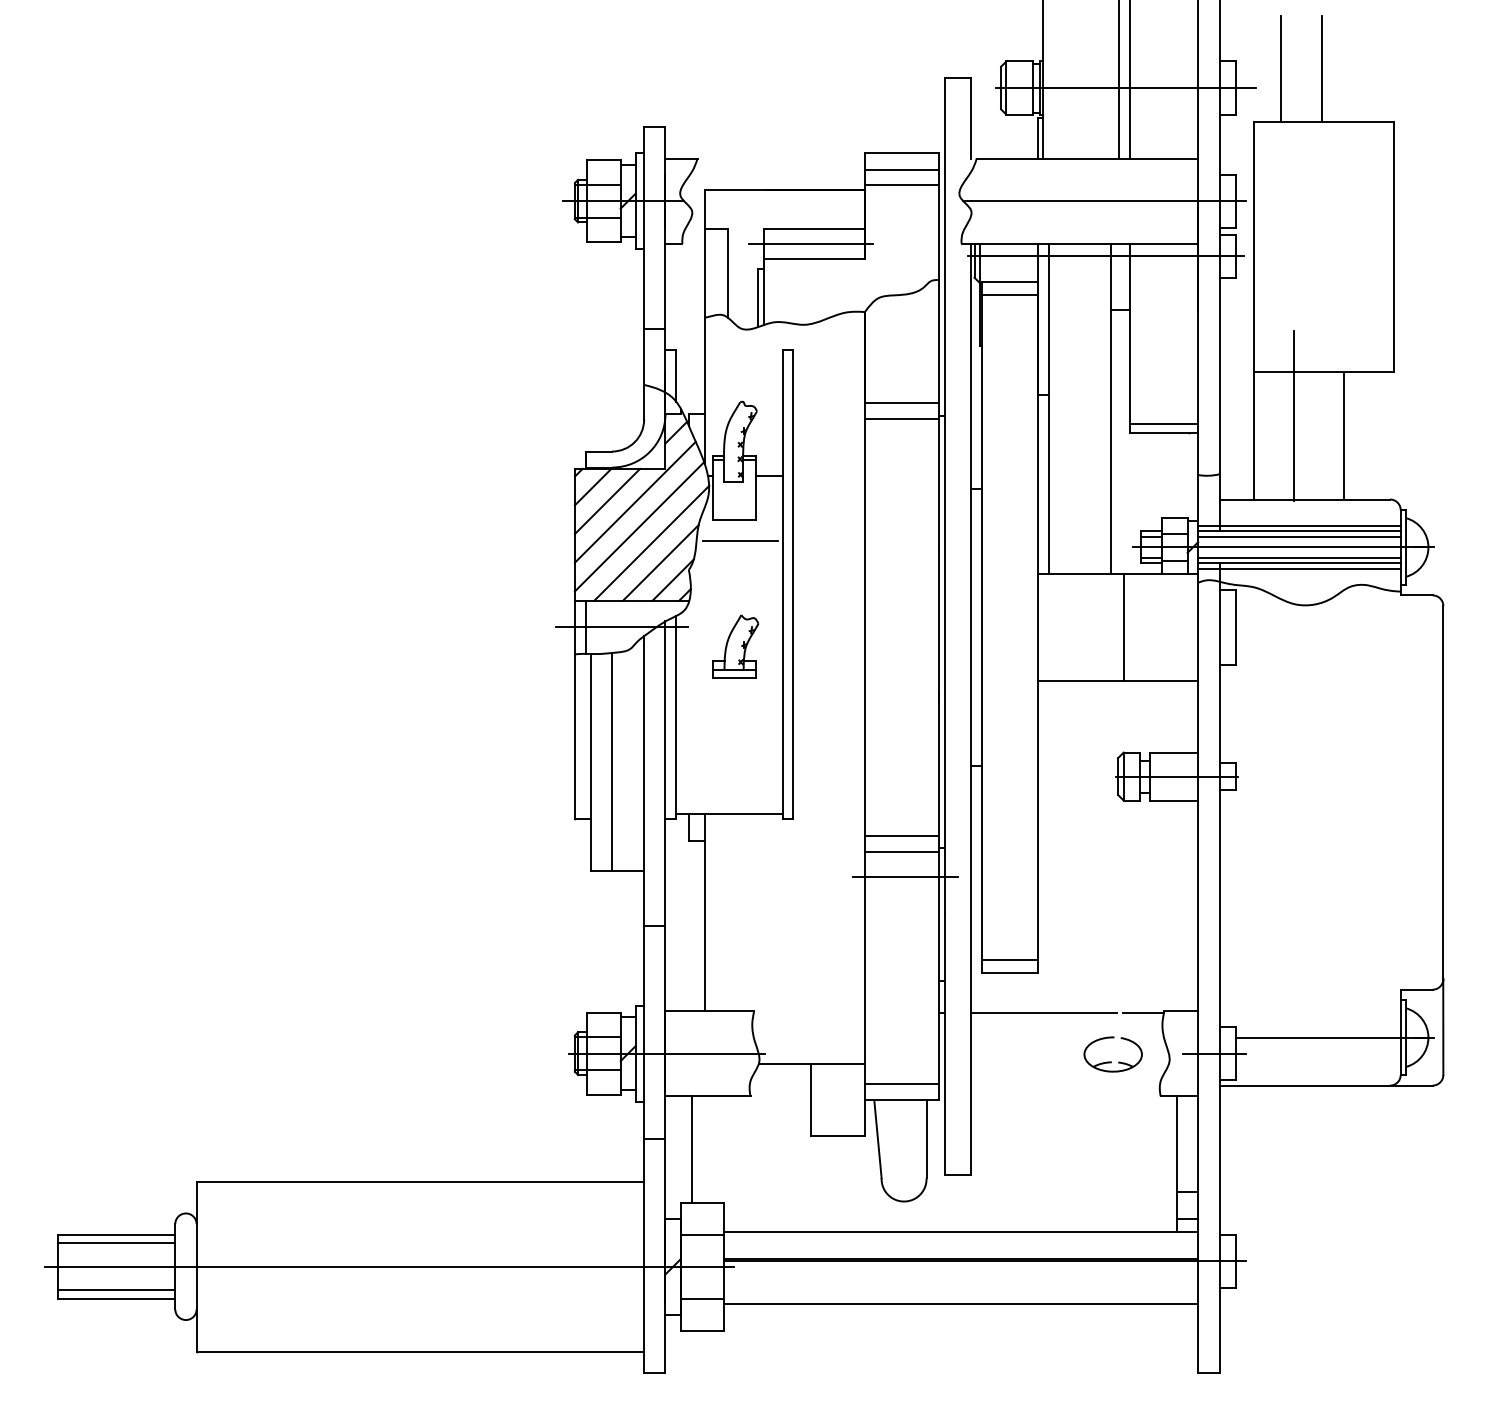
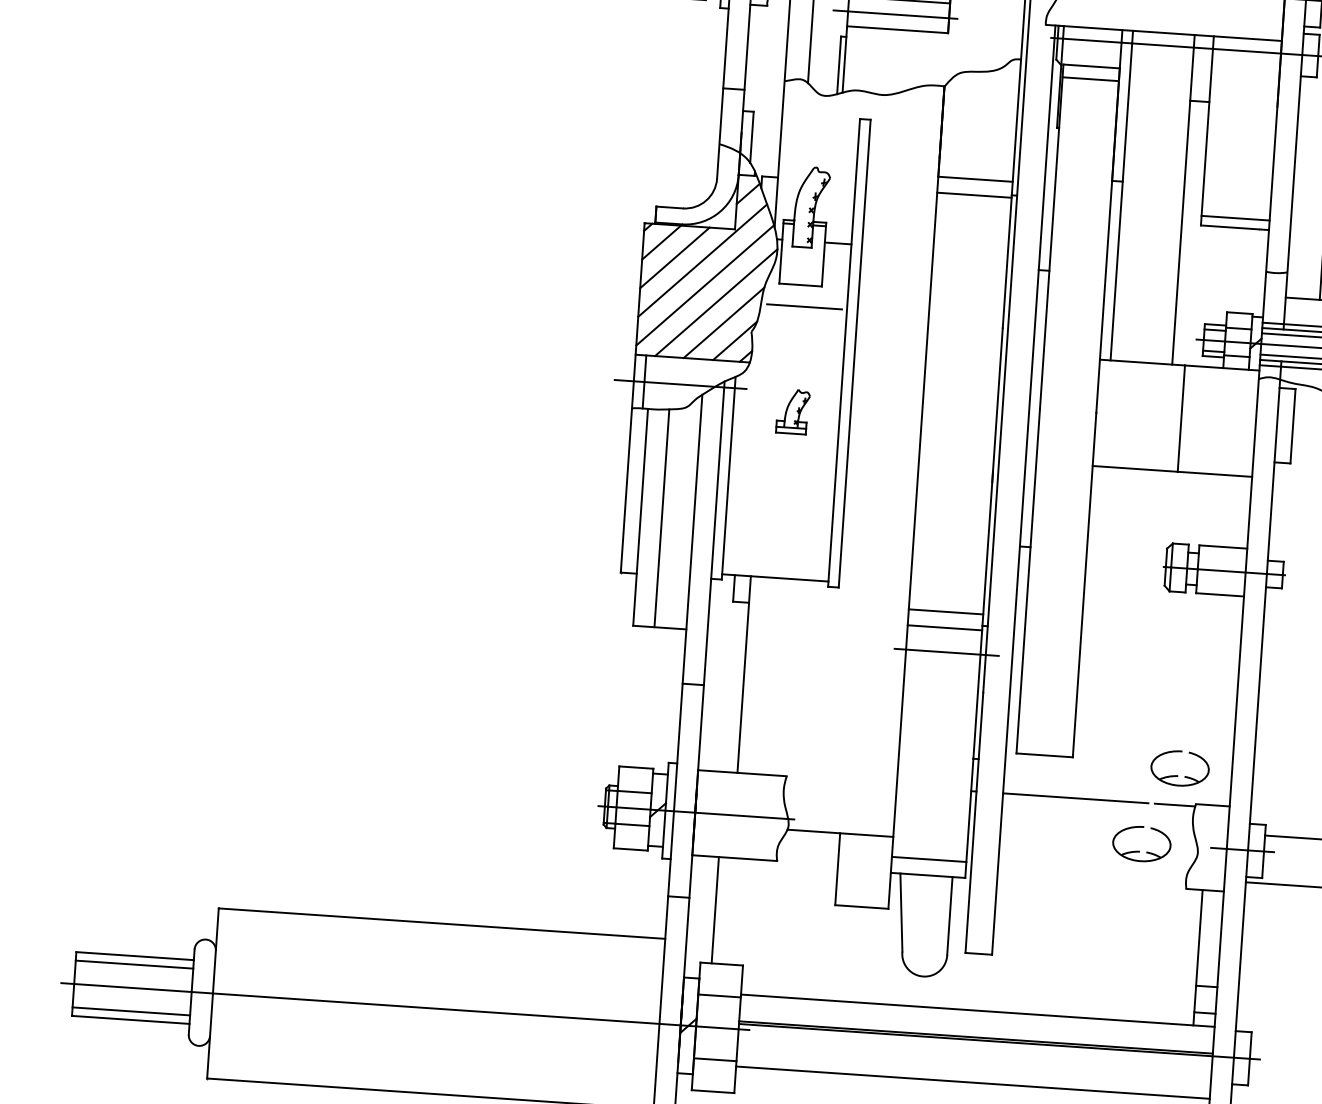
part: (735, 646) -> (792, 411), size x0.7
line: (1009, 959) -> (1044, 742), removed
part: (1144, 983) -> (1177, 775), added

